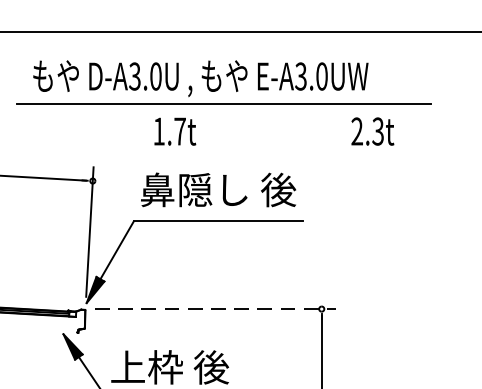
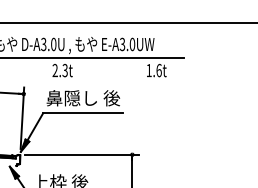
text: (168, 131) -> (59, 70), 1.7t -> 2.3t
text: (366, 131) -> (153, 70), 2.3t -> 1.6t
line: (216, 308) -> (82, 154), dashed -> solid

